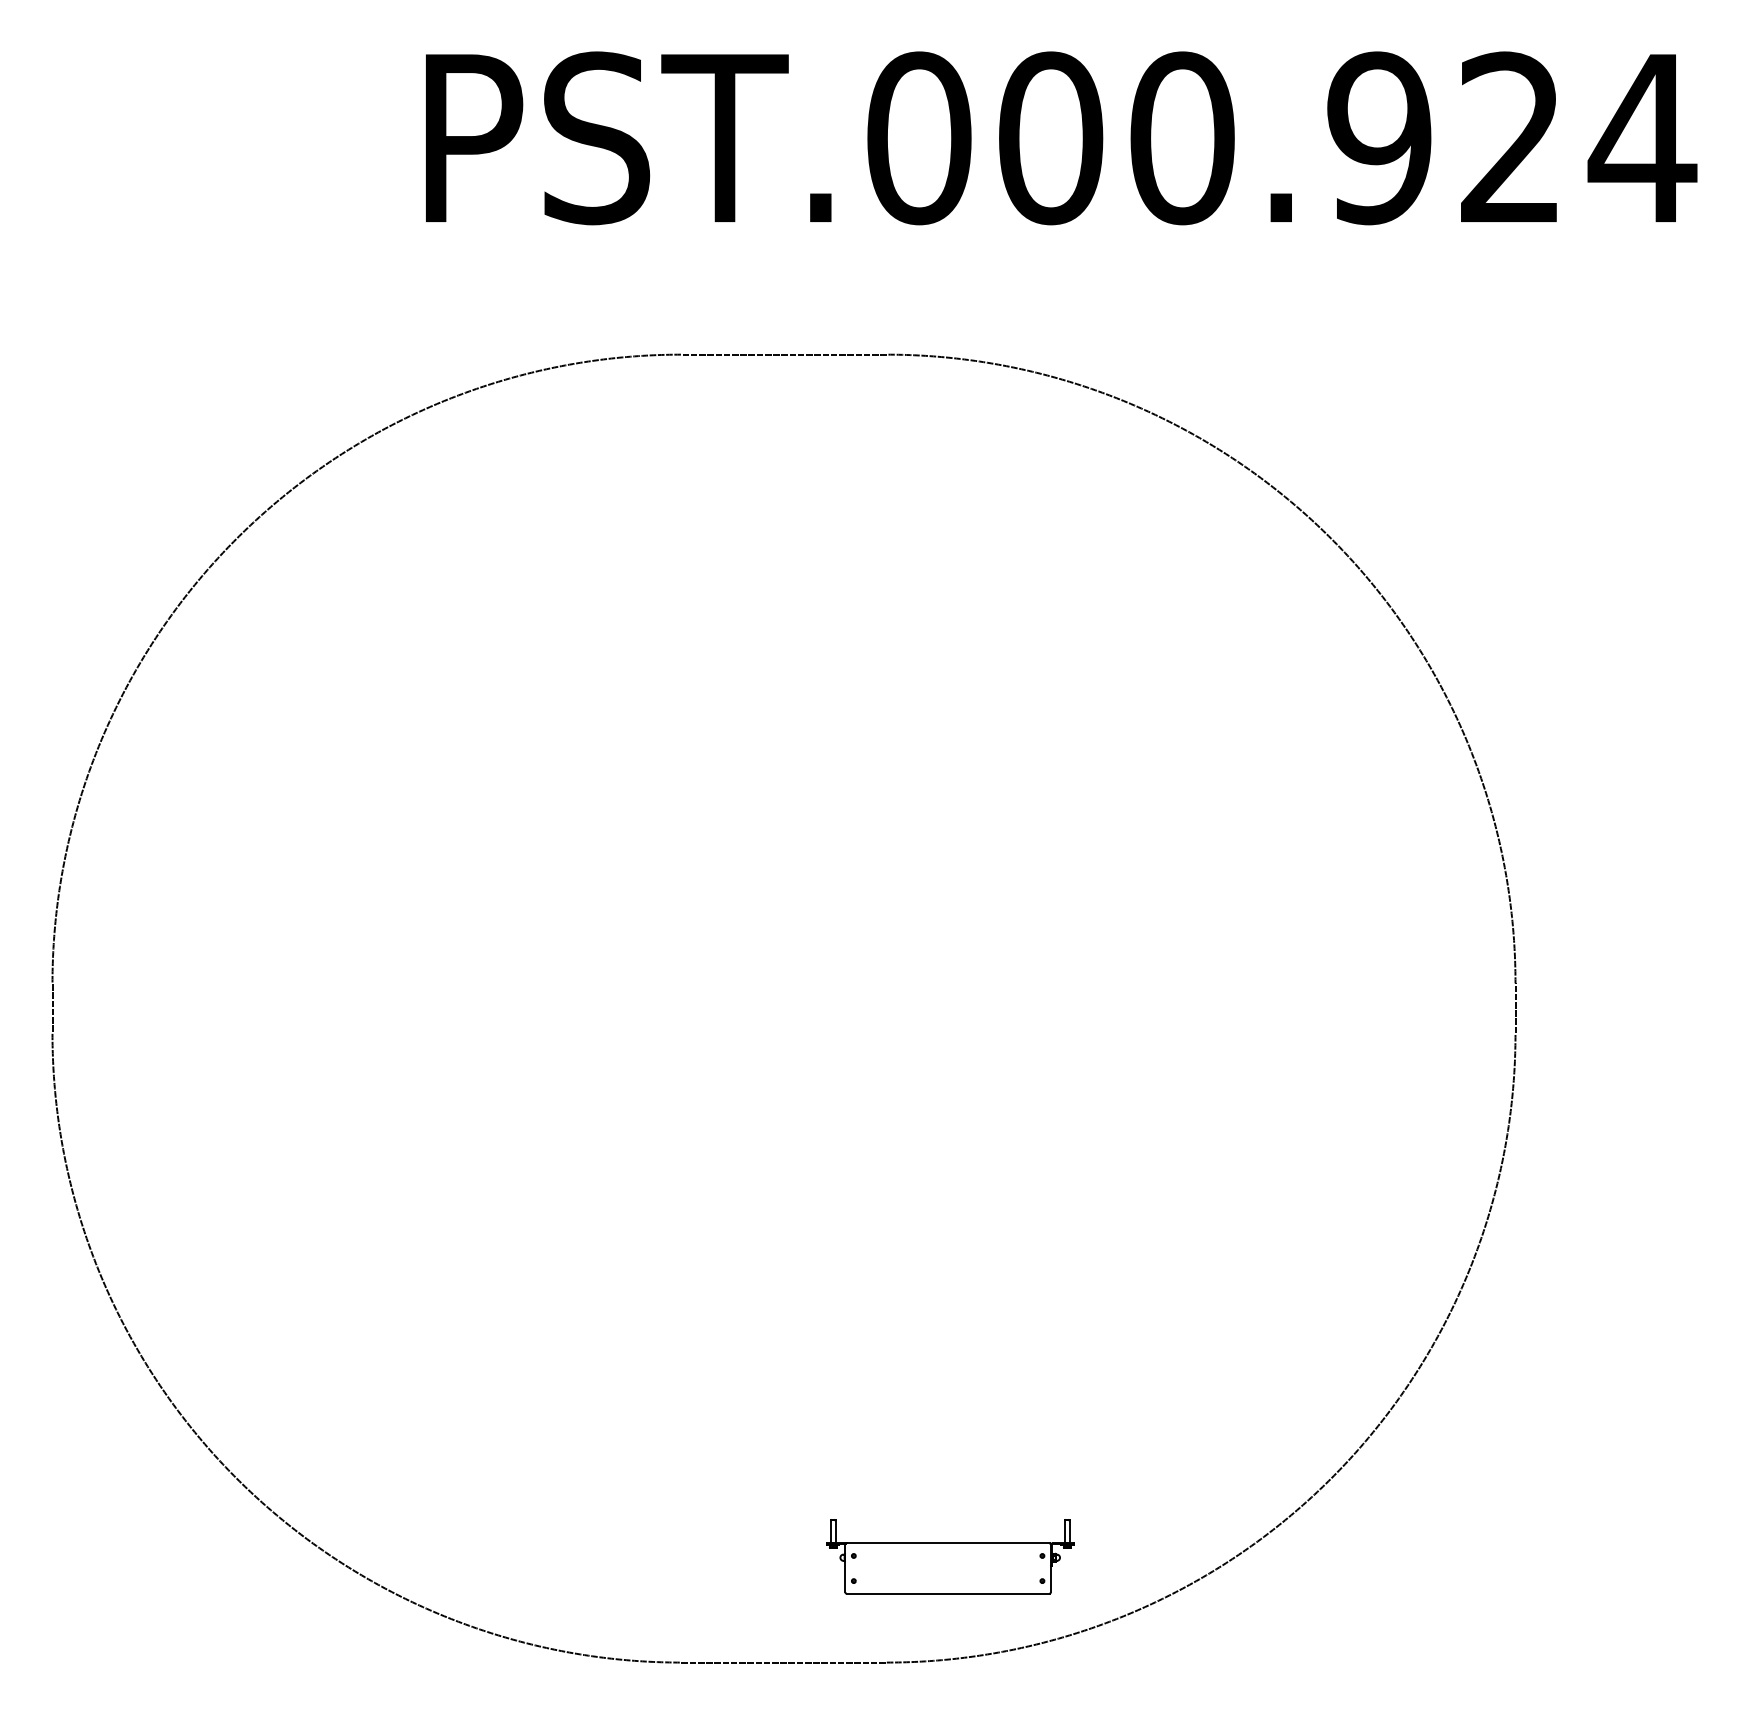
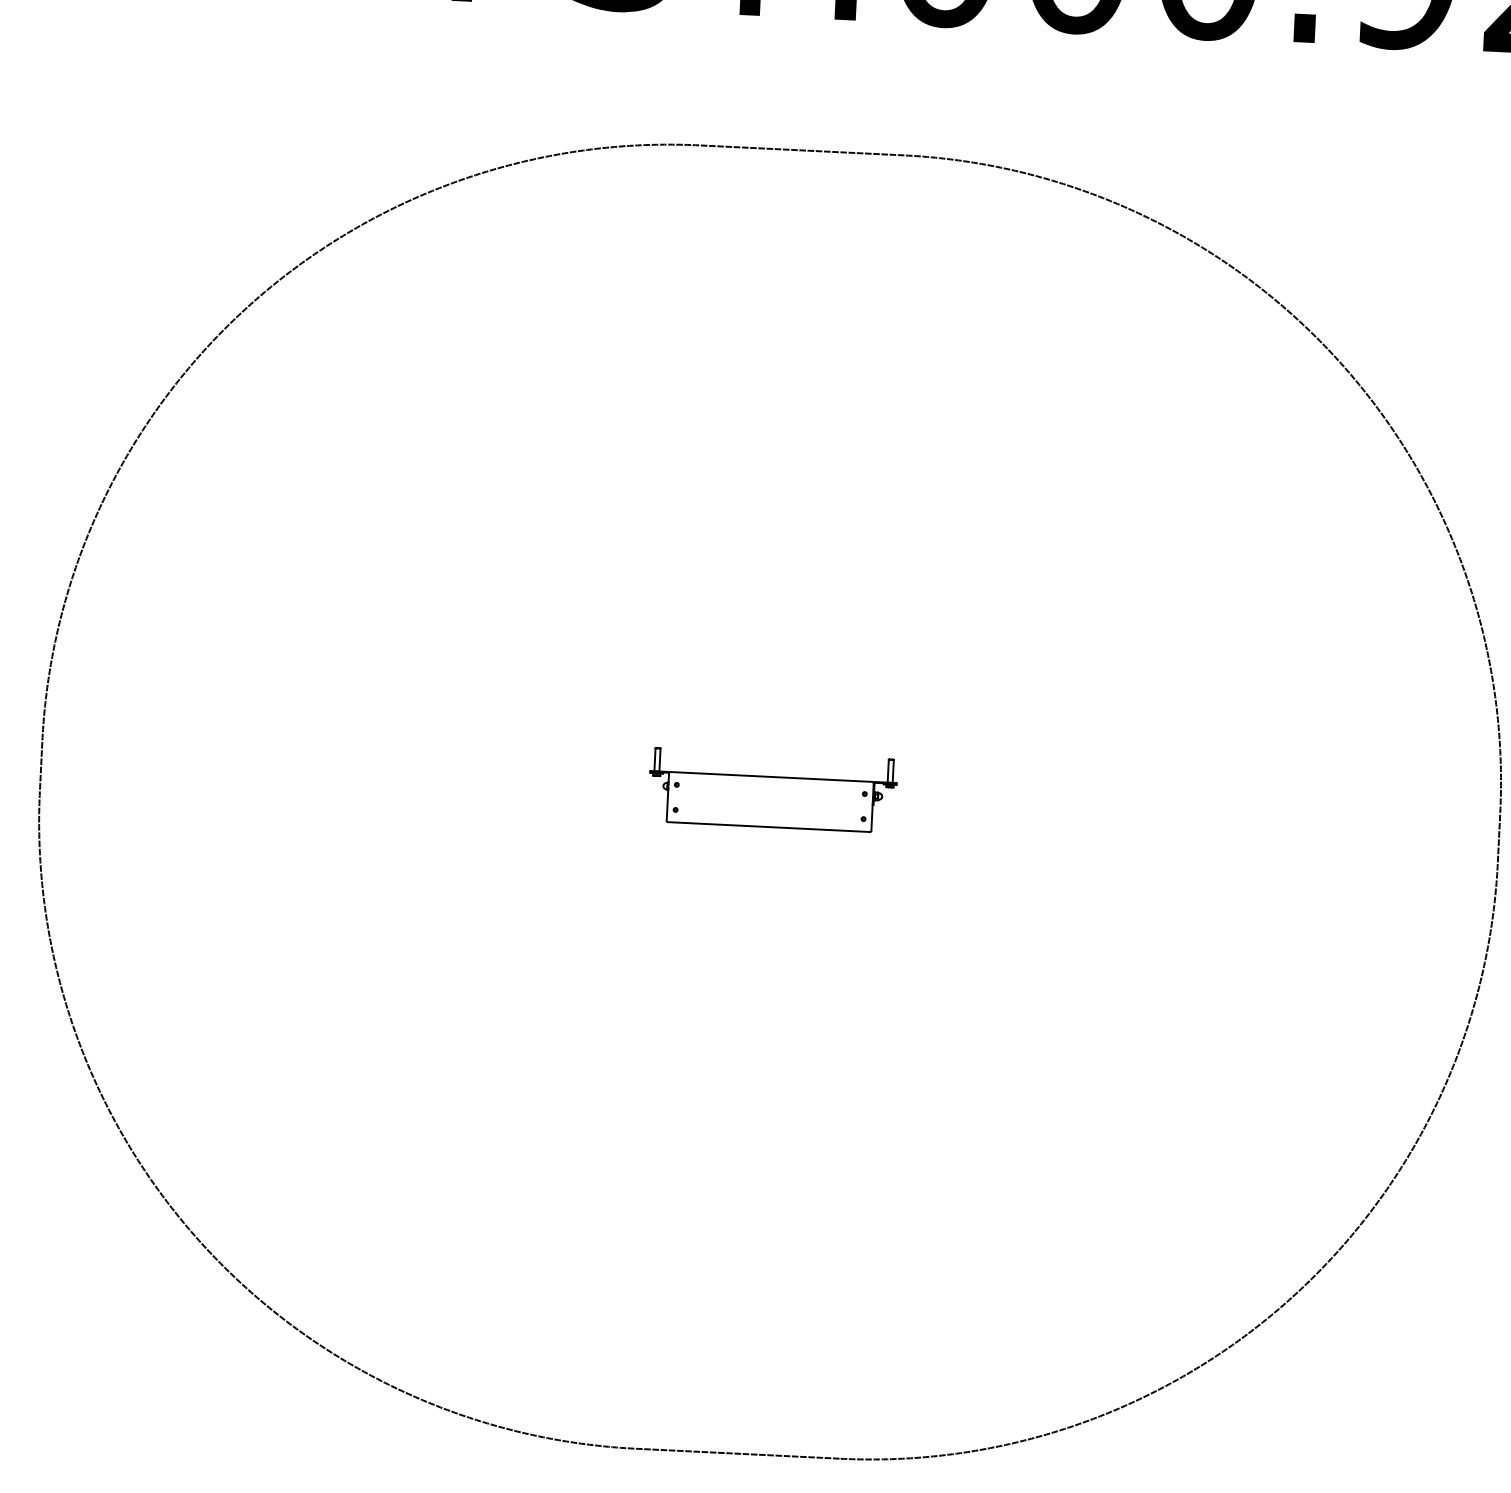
part: (950, 1556) -> (773, 790), moved

